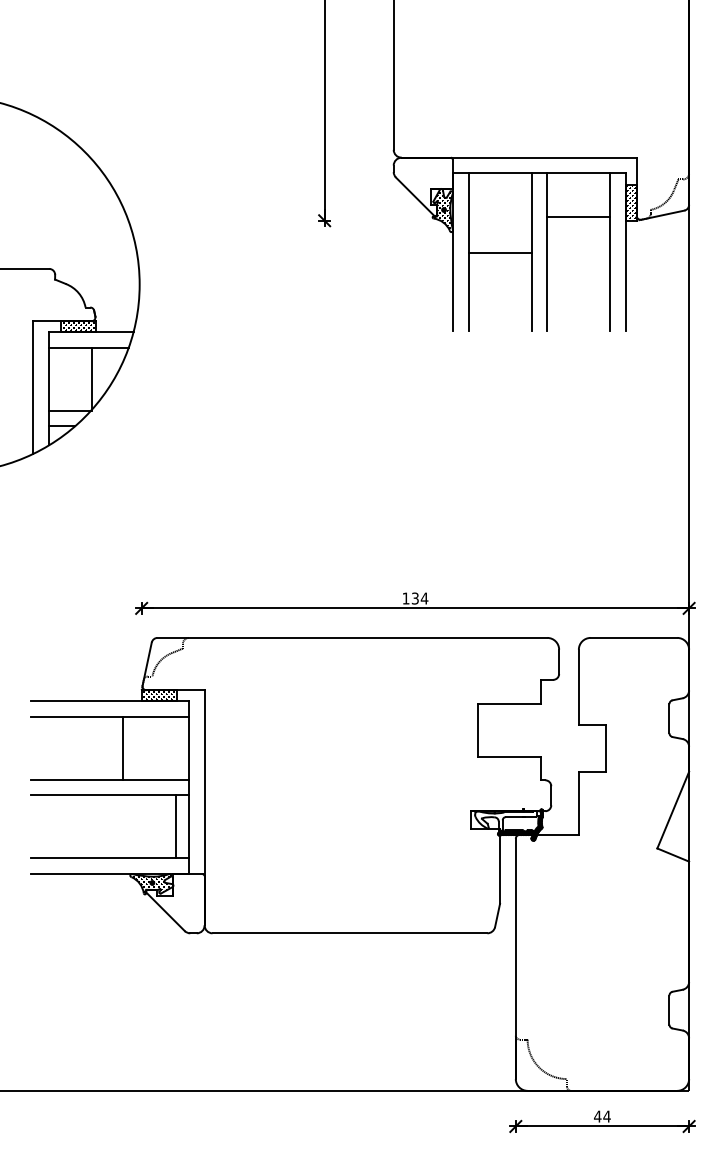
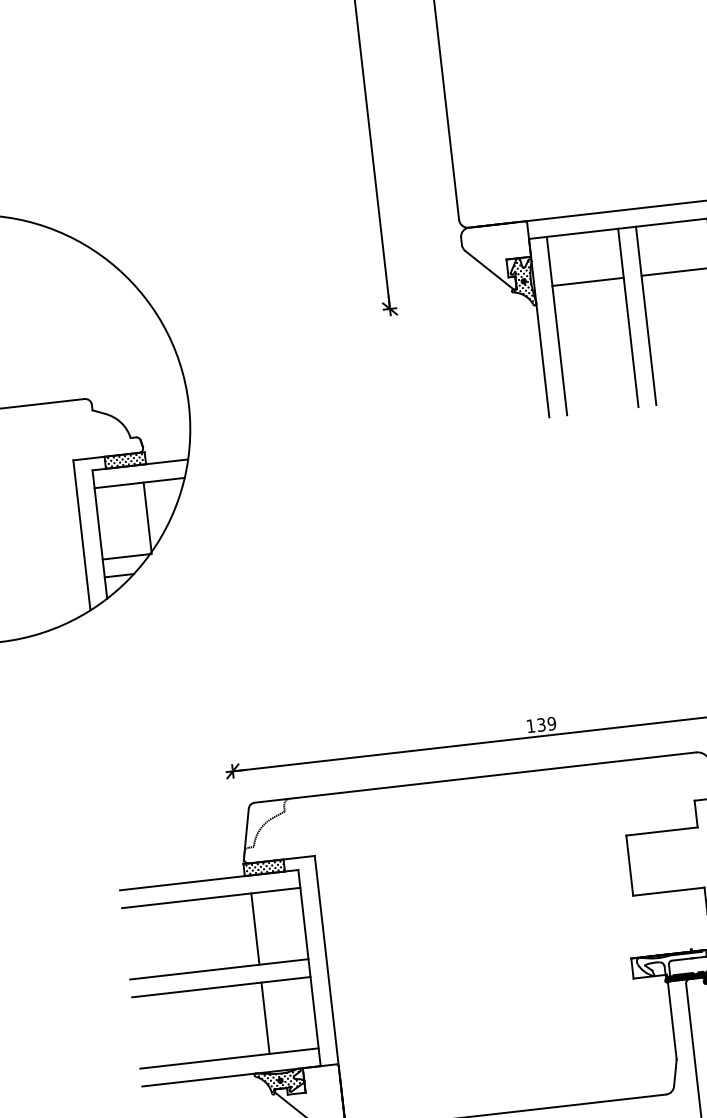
line: (499, 252) -> (587, 281), moved
text: (424, 598) -> (551, 723), 134 -> 139
line: (122, 747) -> (255, 928), moved
line: (175, 826) -> (265, 1017), moved

